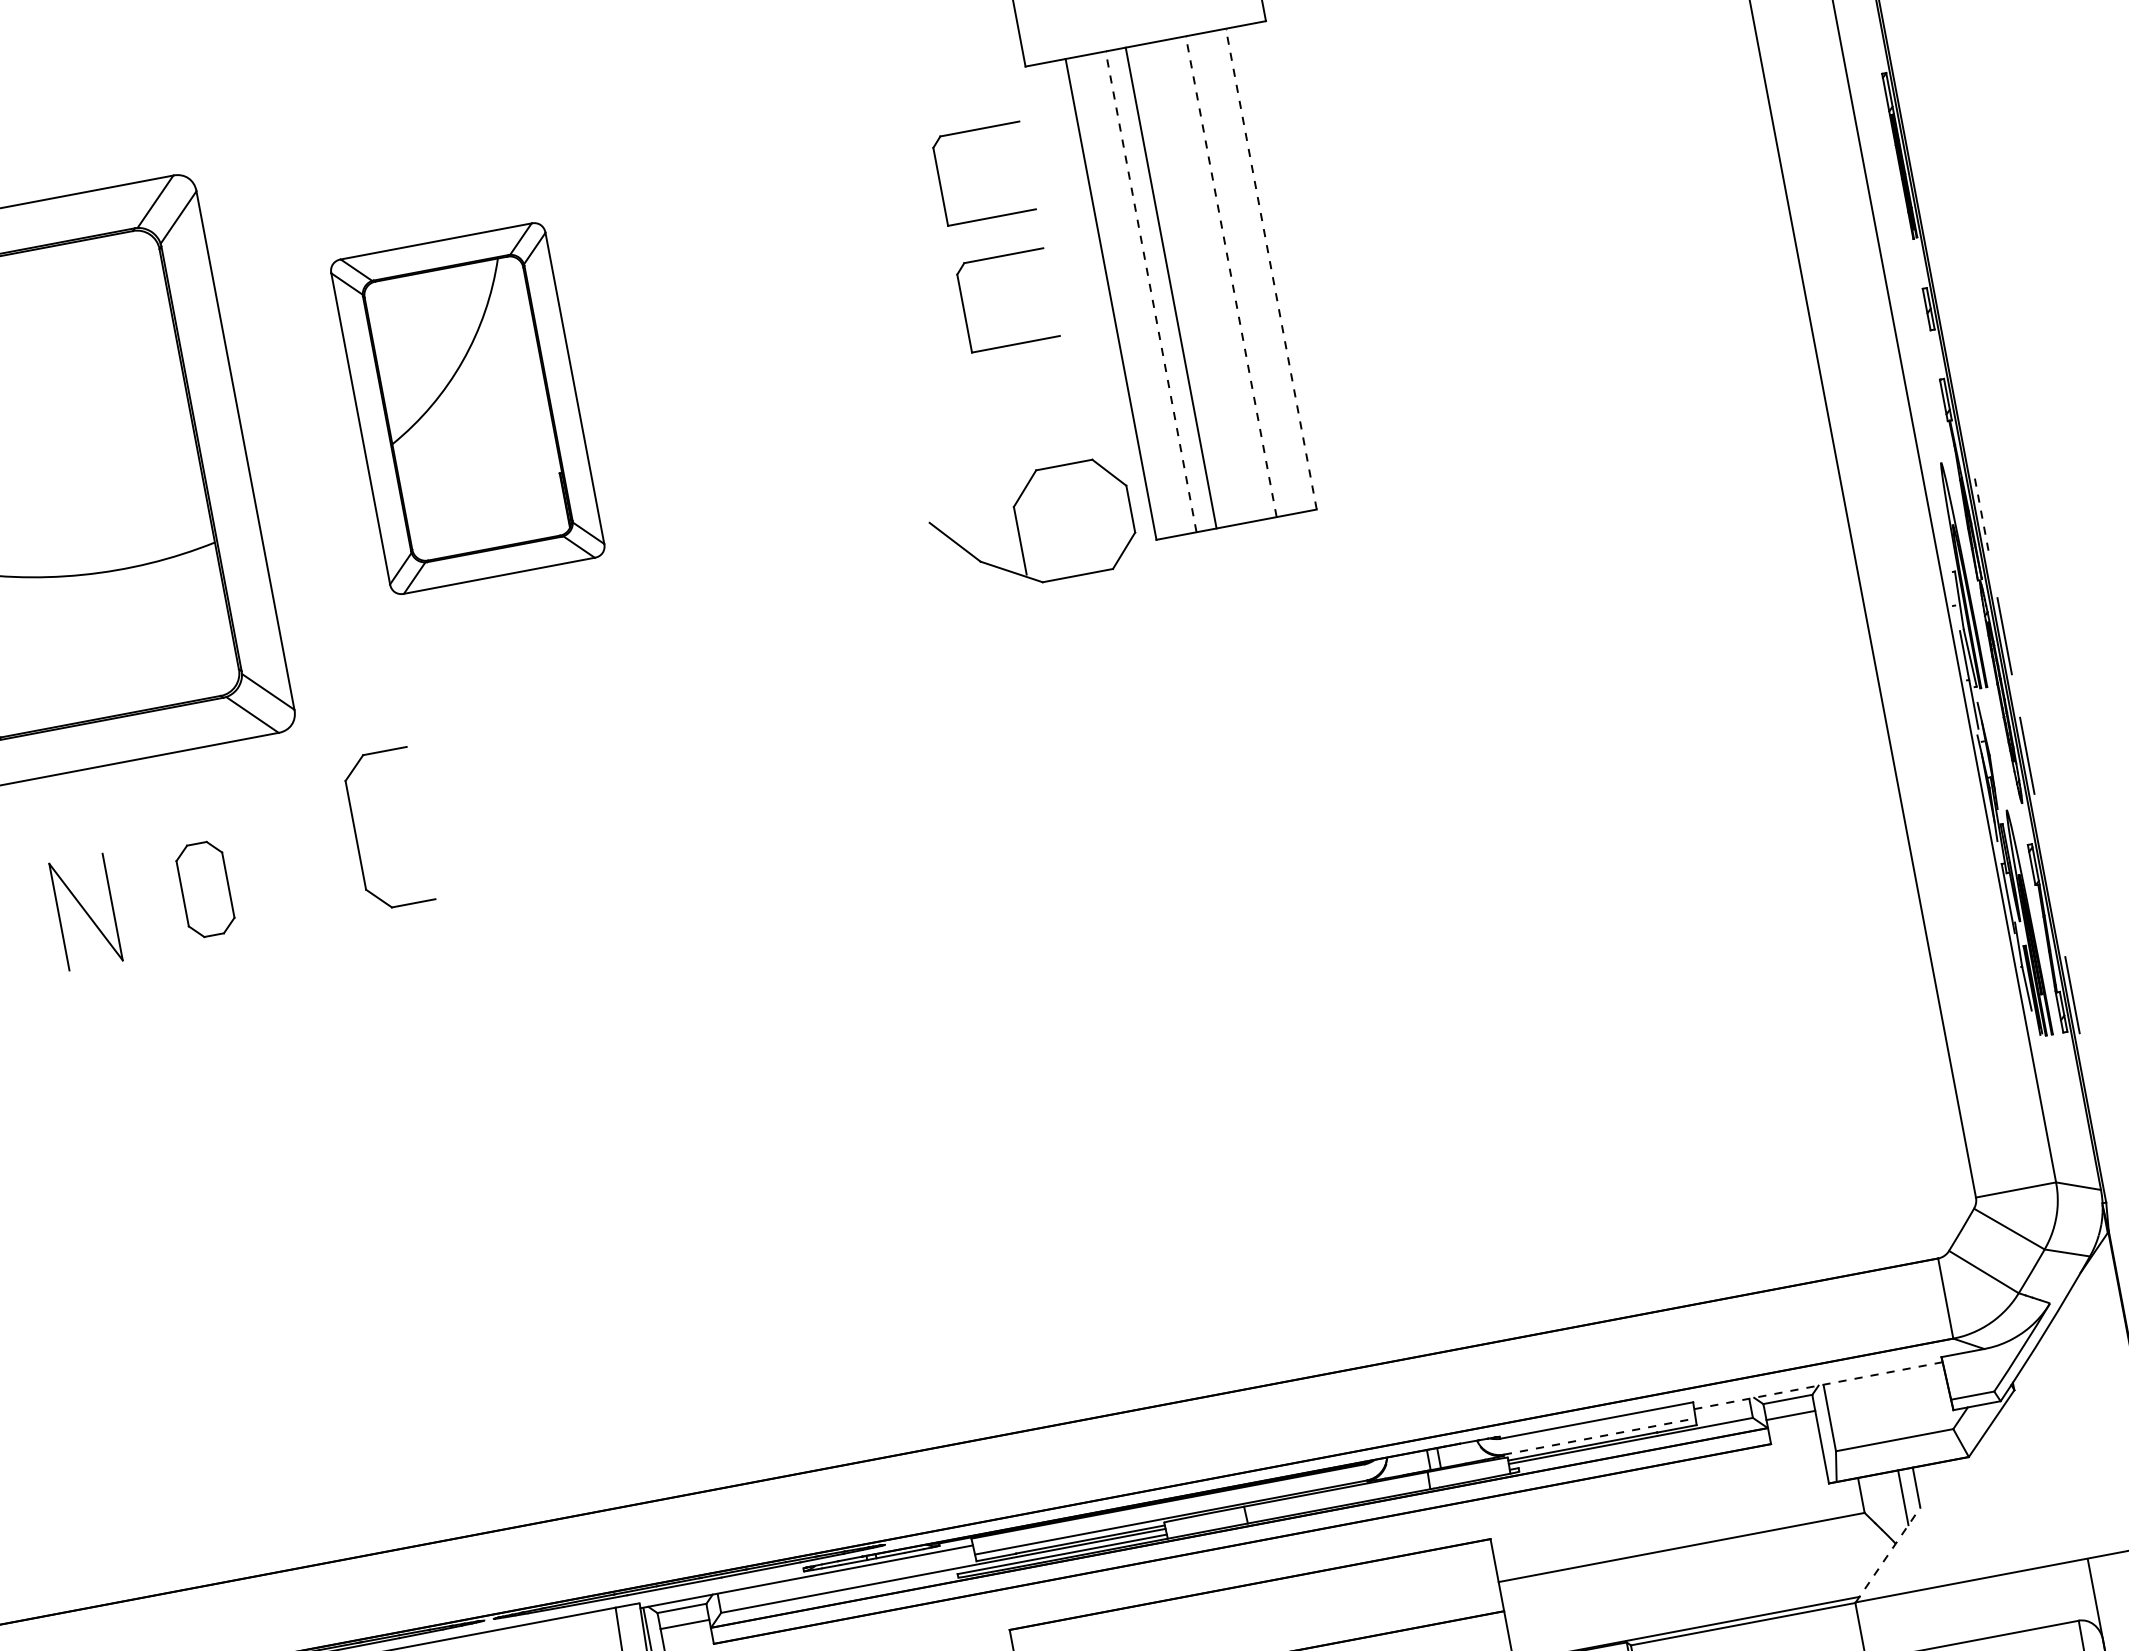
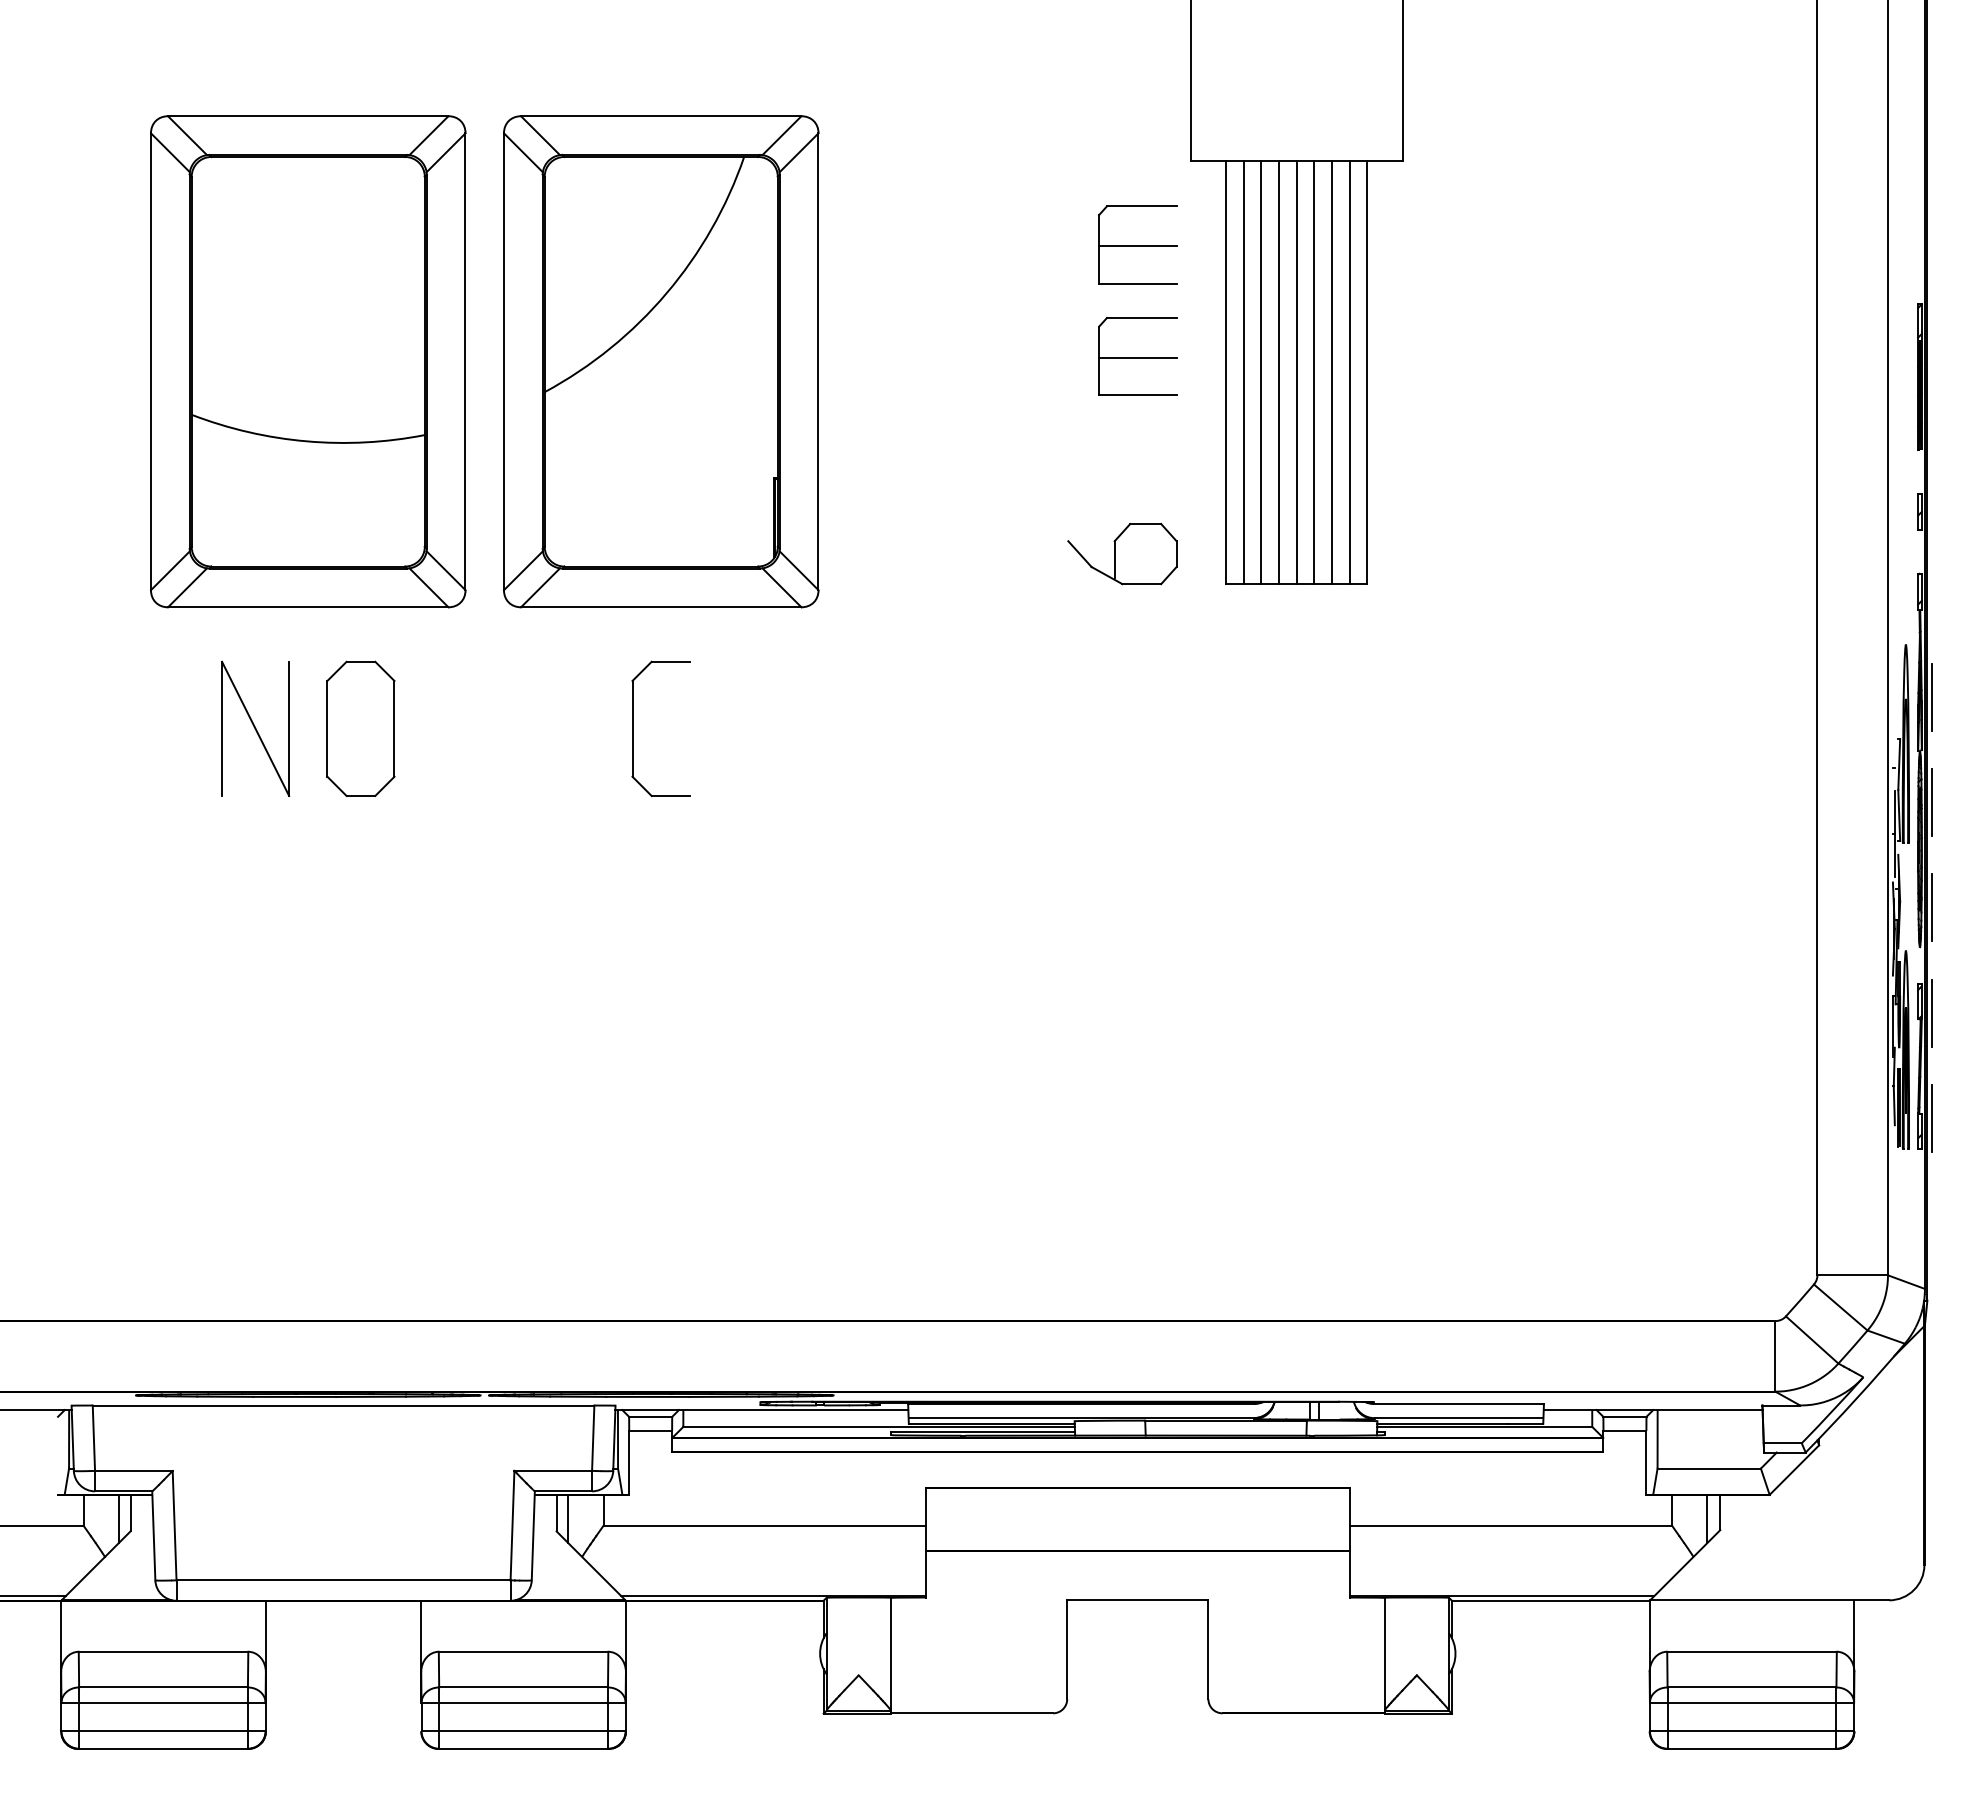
line: (983, 175) -> (1137, 246), added
line: (1271, 269) -> (1367, 372), dashed -> solid
line: (1251, 273) -> (1349, 372), added
line: (1230, 276) -> (1331, 372), dashed -> solid
line: (1211, 280) -> (1314, 372), added
line: (1191, 284) -> (1296, 372), added
line: (1151, 291) -> (1261, 372), dashed -> solid
line: (1130, 295) -> (1243, 372), added
line: (1007, 302) -> (1137, 358), added
part: (467, 408) -> (661, 361), size x1.67
line: (1982, 516) -> (1932, 697), dashed -> solid
part: (1032, 528) -> (1122, 554), size x0.62
part: (356, 834) -> (633, 728), moved
line: (2050, 874) -> (1932, 1012), added
part: (204, 889) -> (360, 728), size x1.67
part: (85, 911) -> (255, 728), size x1.43
line: (1818, 1386) -> (1653, 1410), dashed -> solid
line: (1600, 1436) -> (1459, 1418), dashed -> solid
line: (1888, 1555) -> (1685, 1565), dashed -> solid

